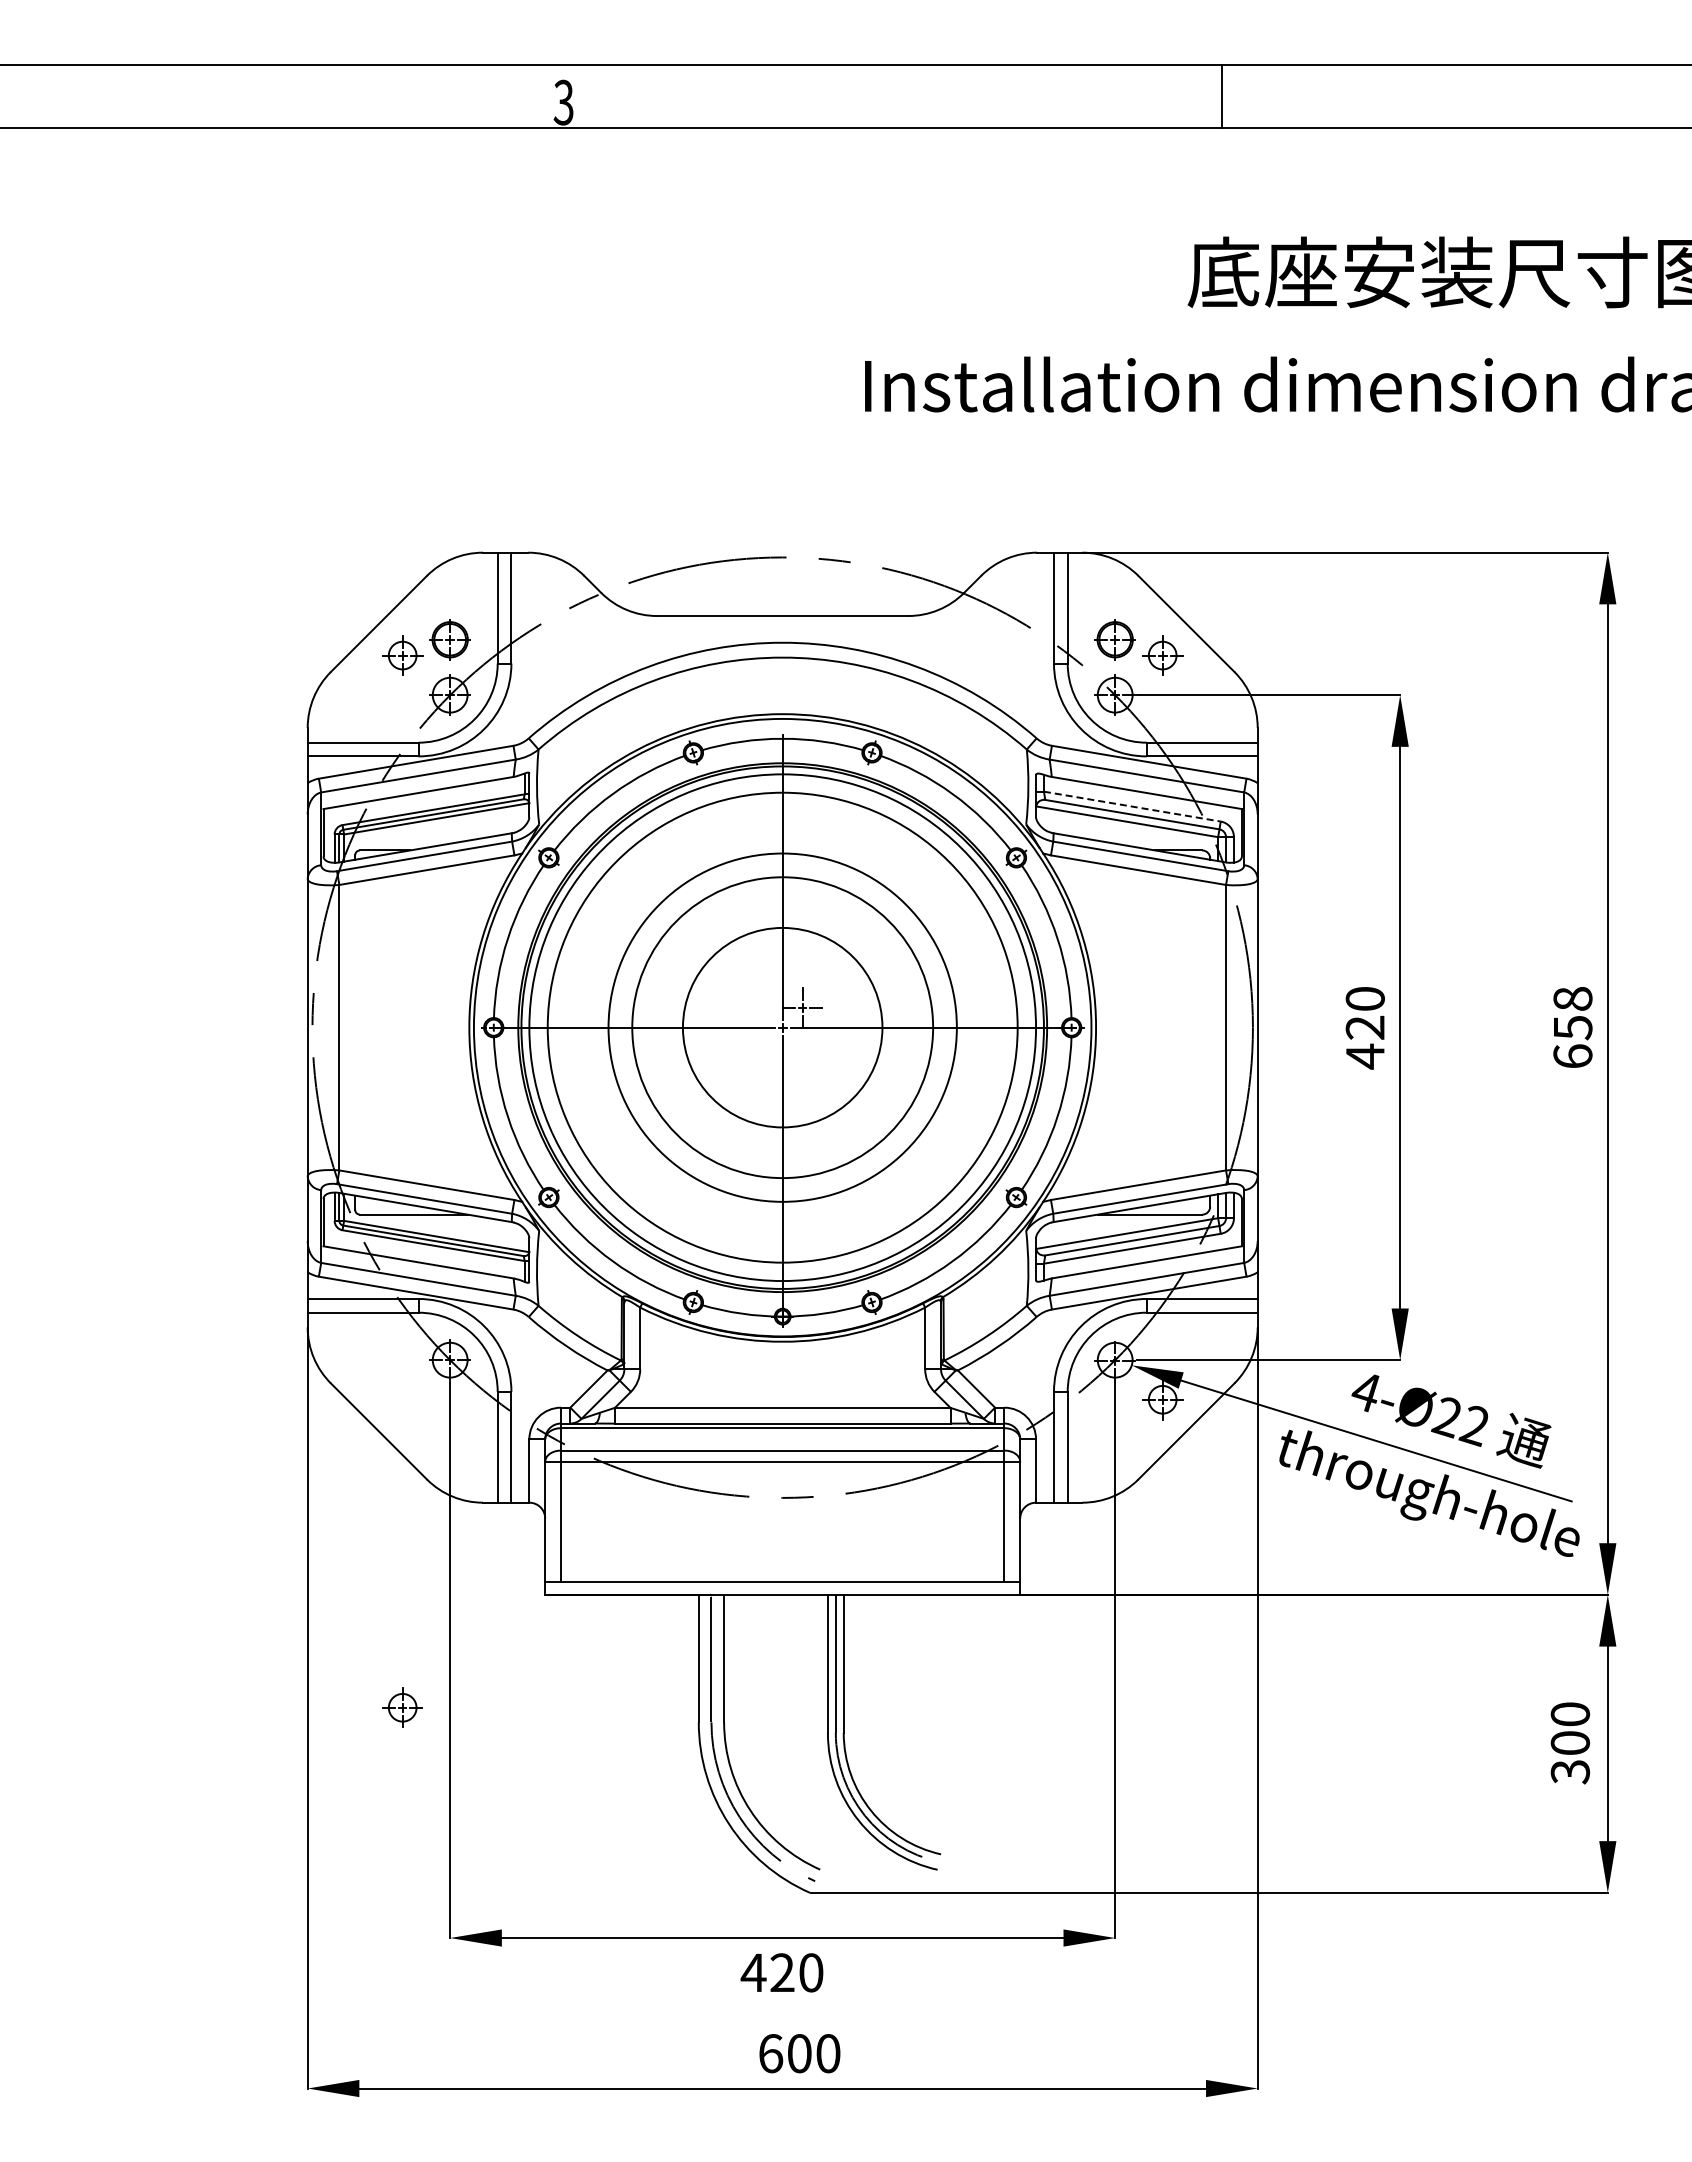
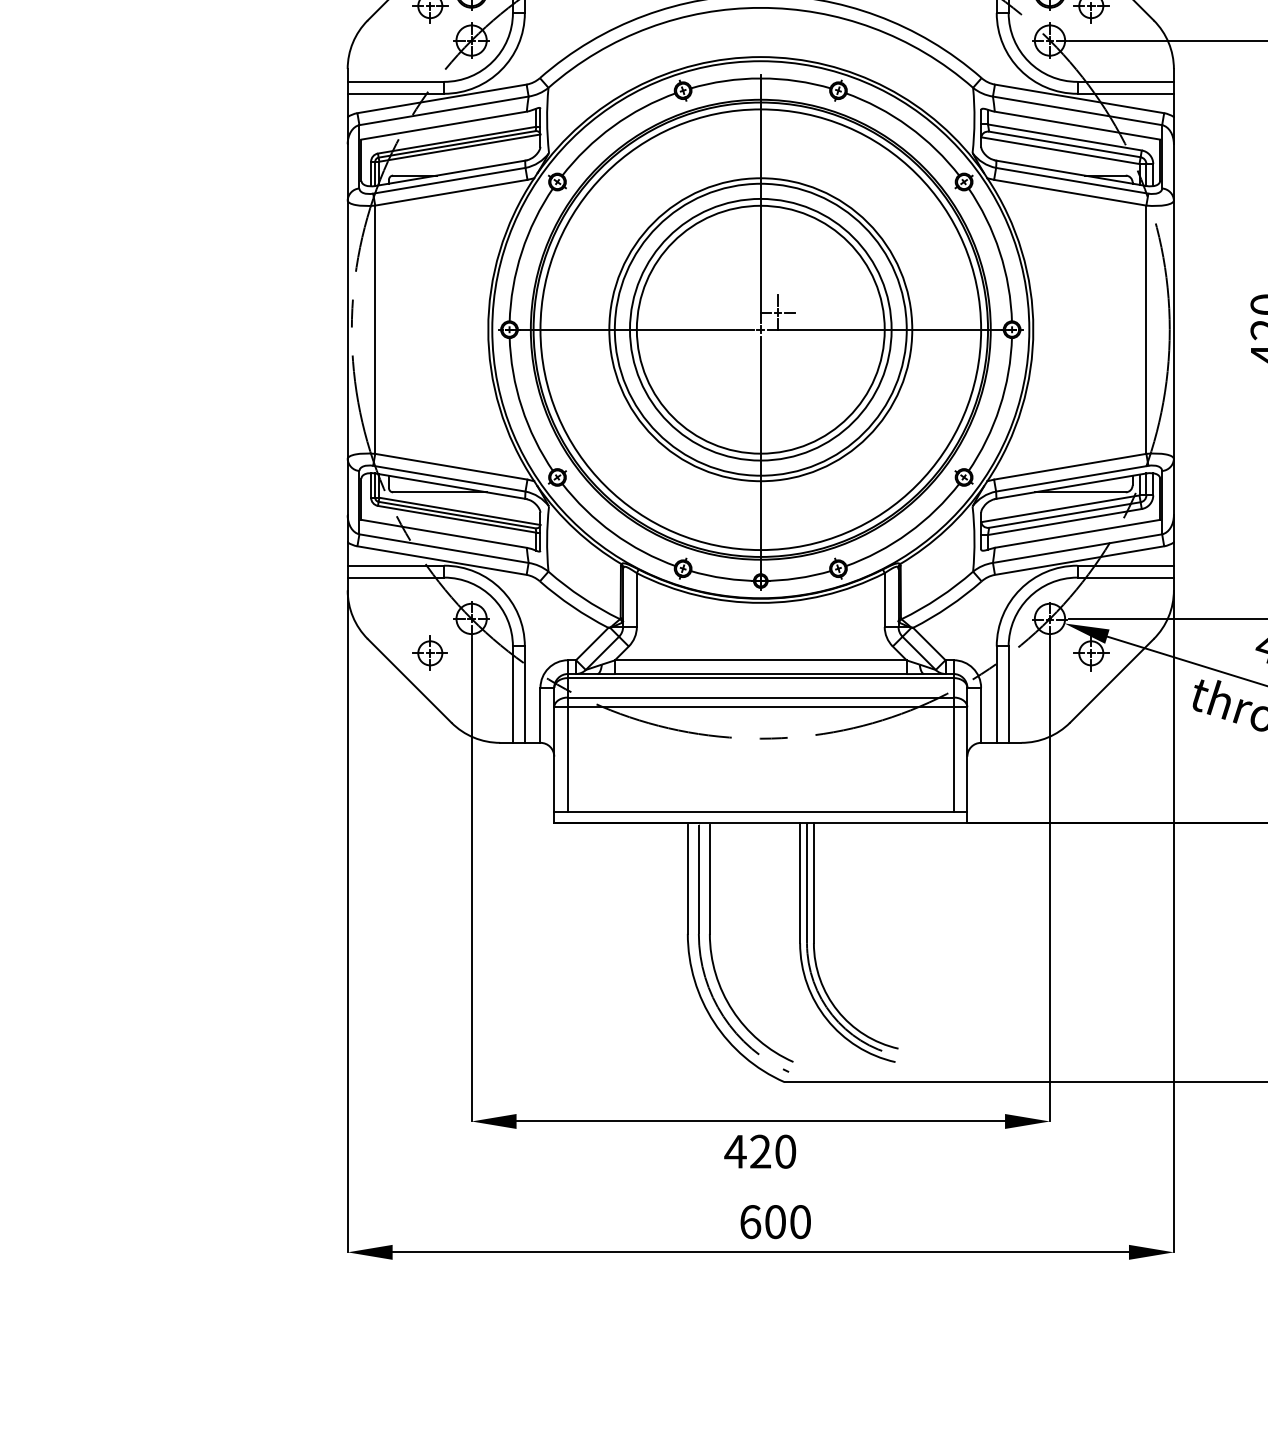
line: (1132, 806) -> (1065, 137), dashed -> solid
circle: (782, 1027) -> (760, 329), size x0.71
circle: (782, 1027) -> (760, 329), size x1.43
part: (402, 1707) -> (430, 653), moved

